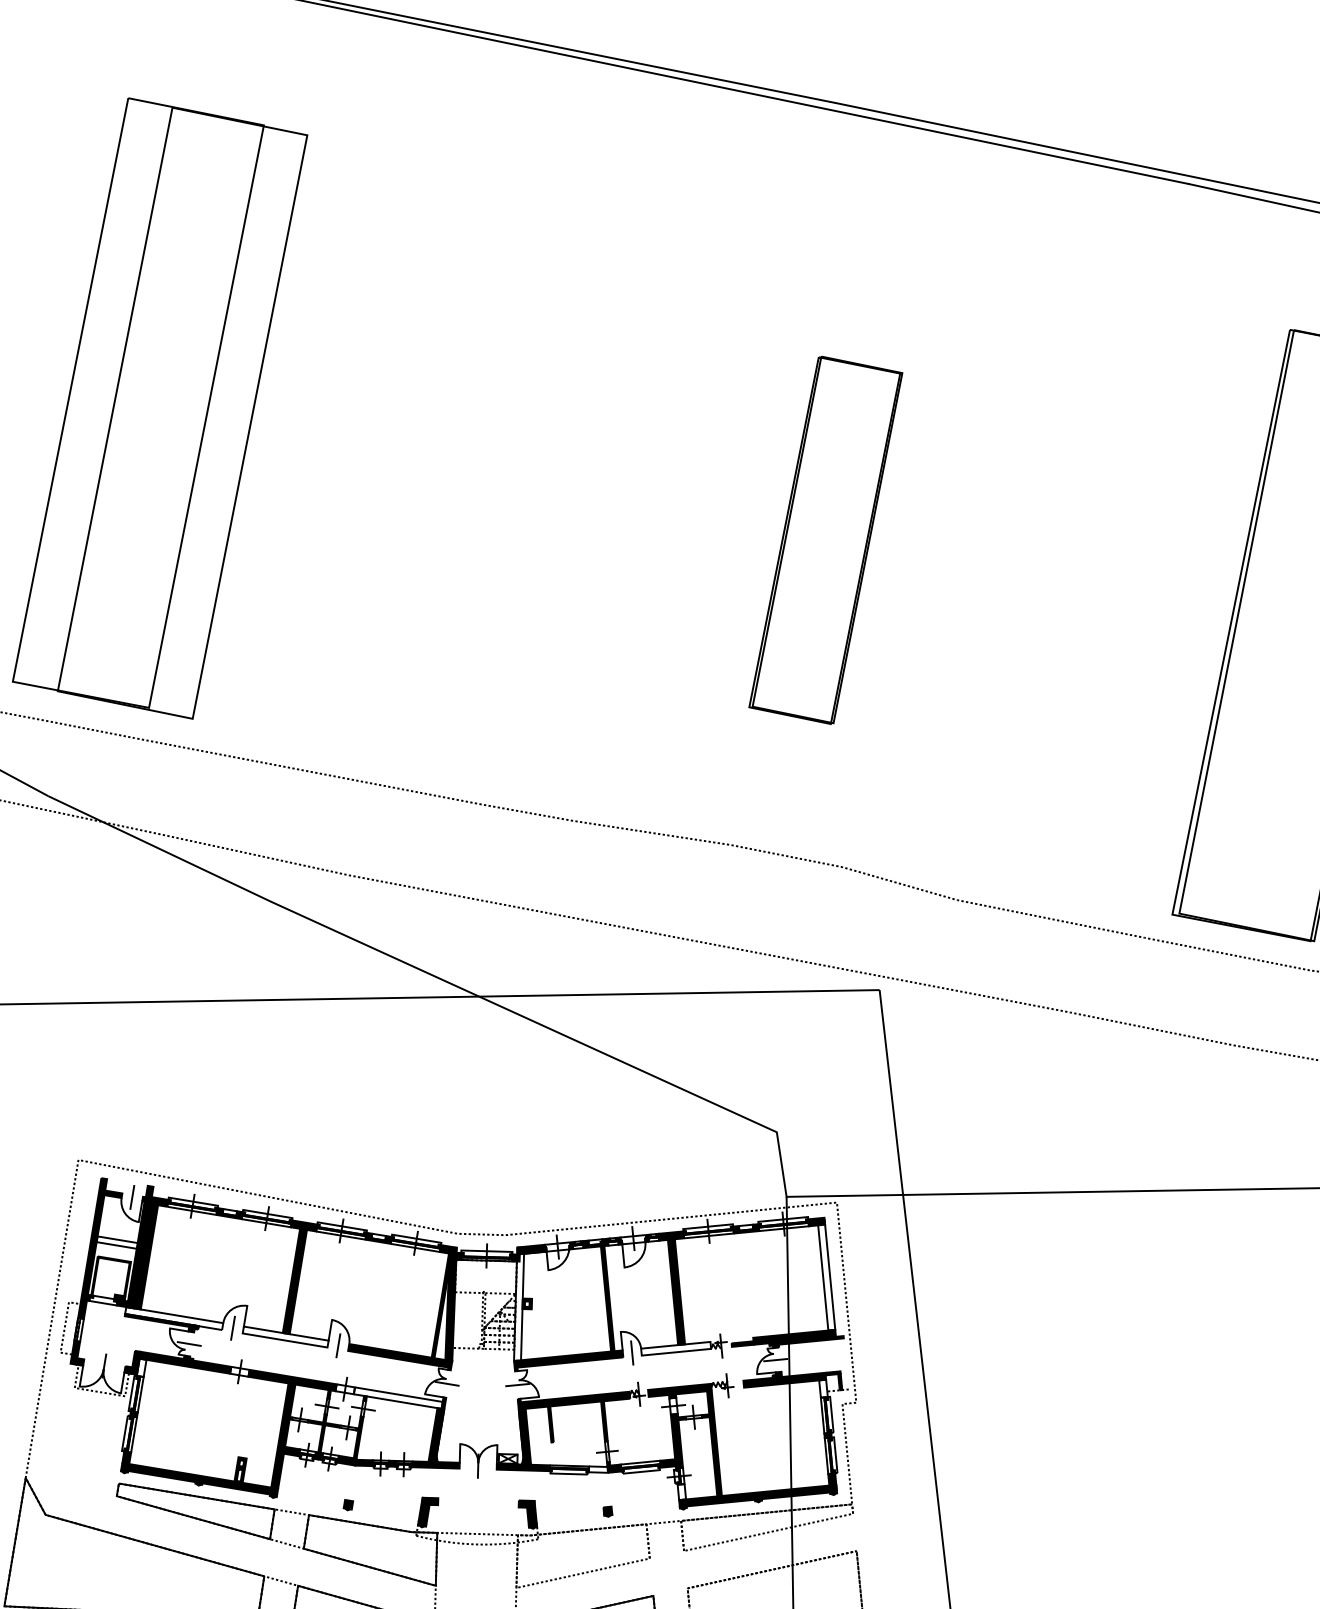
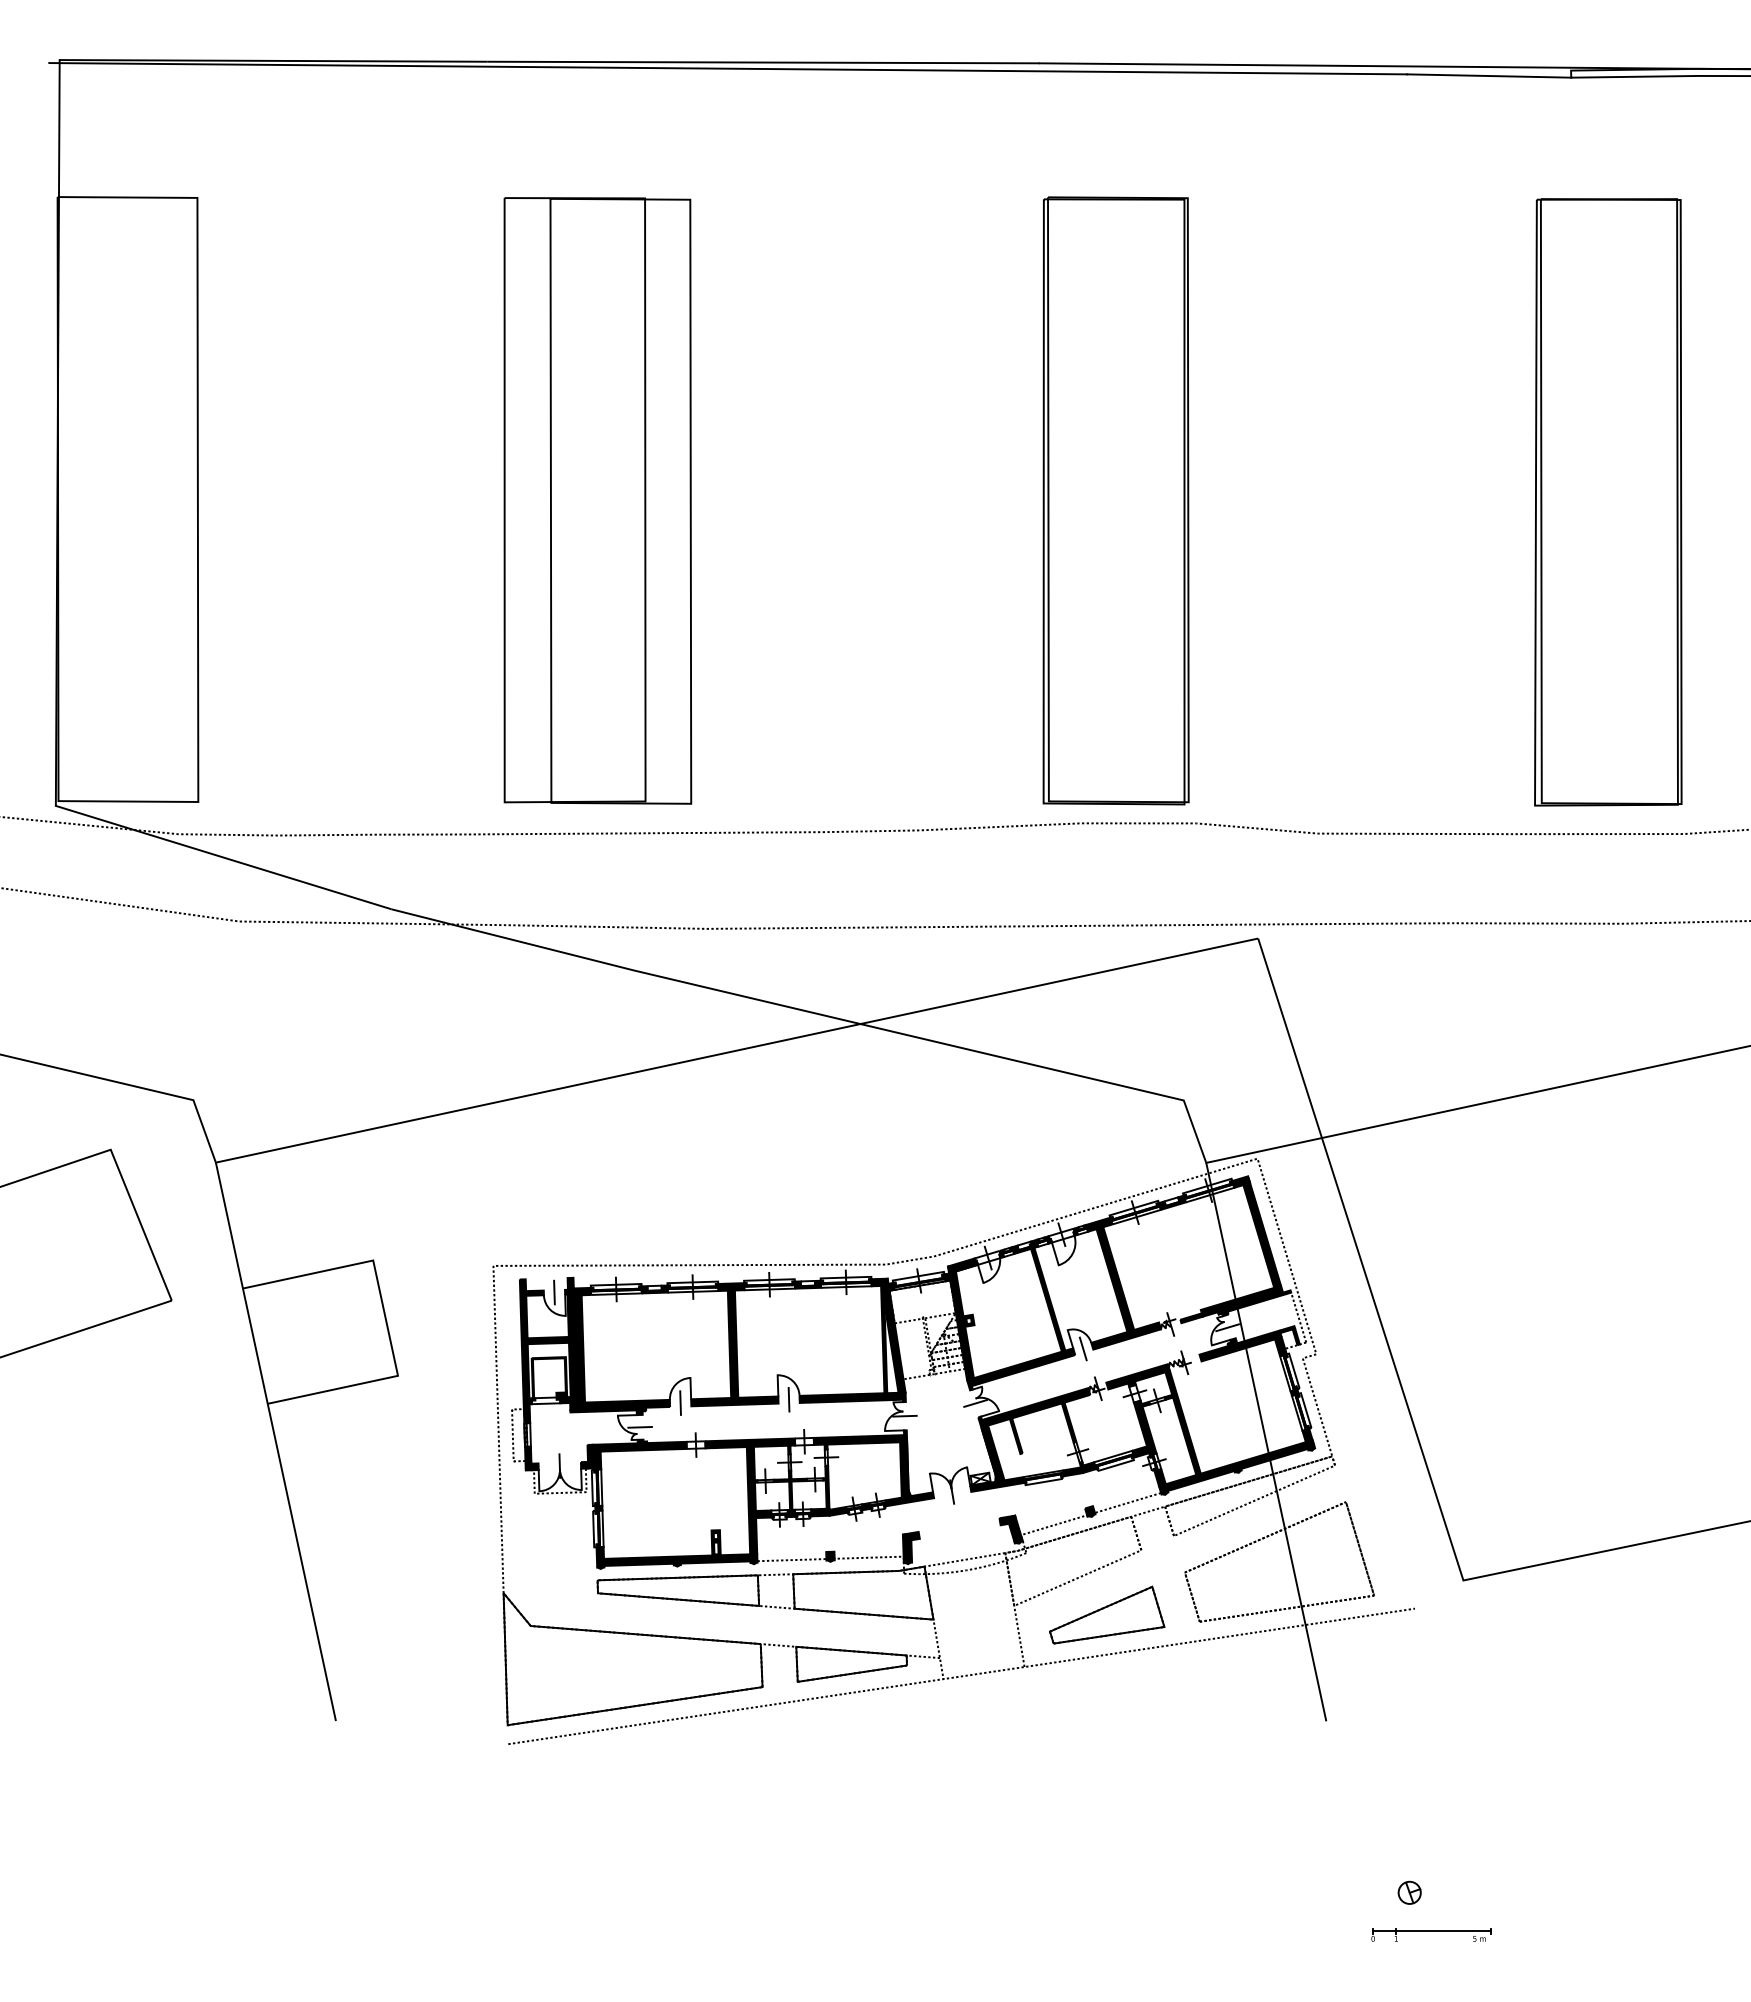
part: (160, 408) -> (597, 500), moved
part: (825, 539) -> (1115, 500), size x1.67
fill: (117, 1242) -> (548, 1340), added
fill: (826, 1274) -> (1261, 1232), added
fill: (518, 1303) -> (960, 1322), added
fill: (174, 1318) -> (620, 1404), added
fill: (285, 1337) -> (734, 1401), added
fill: (676, 1348) -> (1126, 1335), added
line: (846, 1363) -> (1298, 1317), added
fill: (141, 1367) -> (597, 1460), added
fill: (823, 1388) -> (1280, 1346), added
fill: (397, 1397) -> (858, 1439), added
fill: (598, 1469) -> (1072, 1471), added
fill: (681, 1491) -> (1159, 1477), added
line: (348, 1507) -> (830, 1558), added
line: (608, 1514) -> (1091, 1514), added

